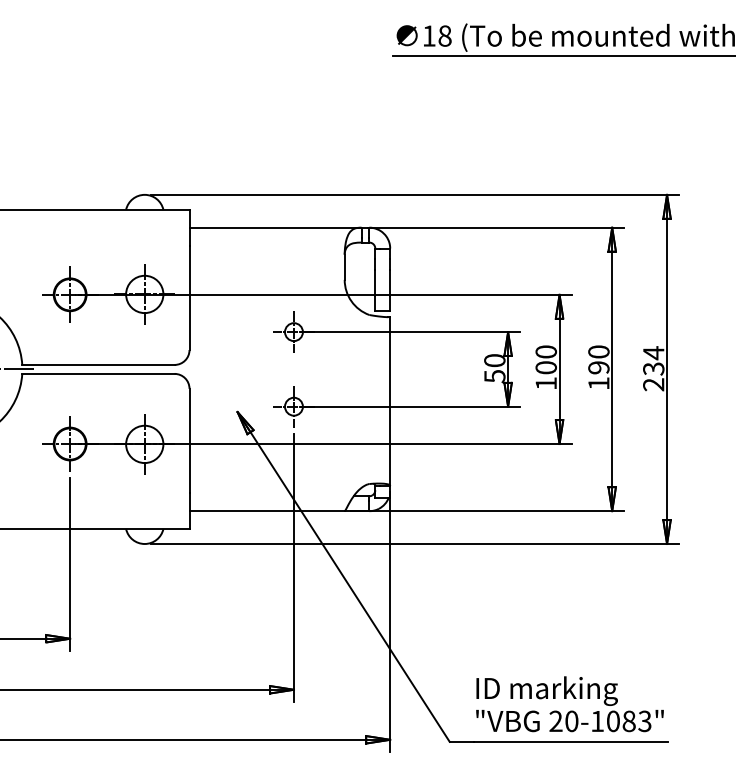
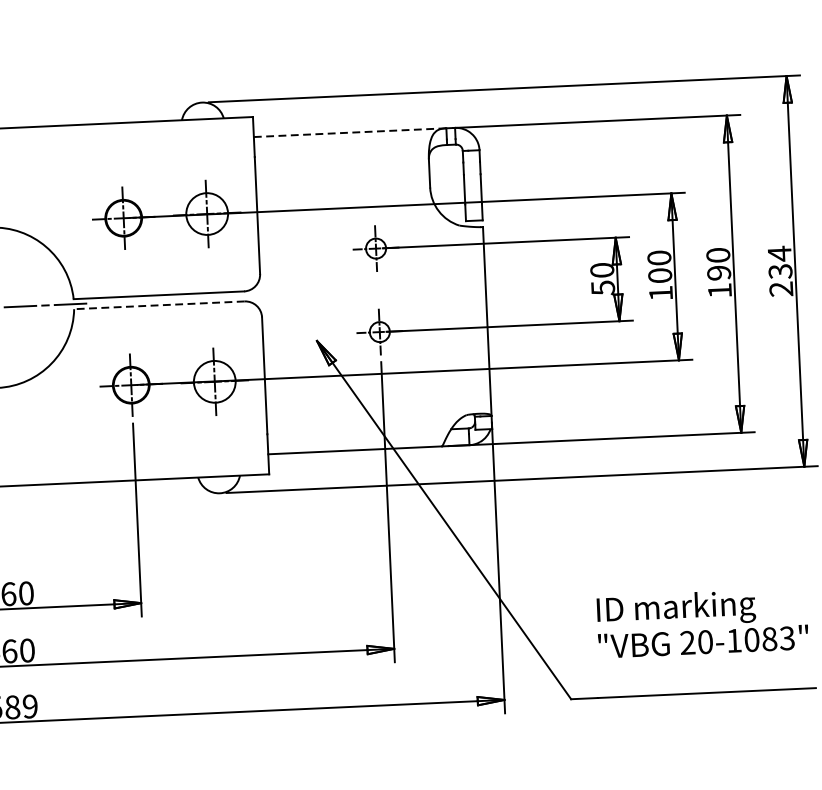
line: (276, 227) -> (351, 132), solid -> dashed
line: (97, 373) -> (158, 304), solid -> dashed
text: (569, 704) -> (702, 623), moved

